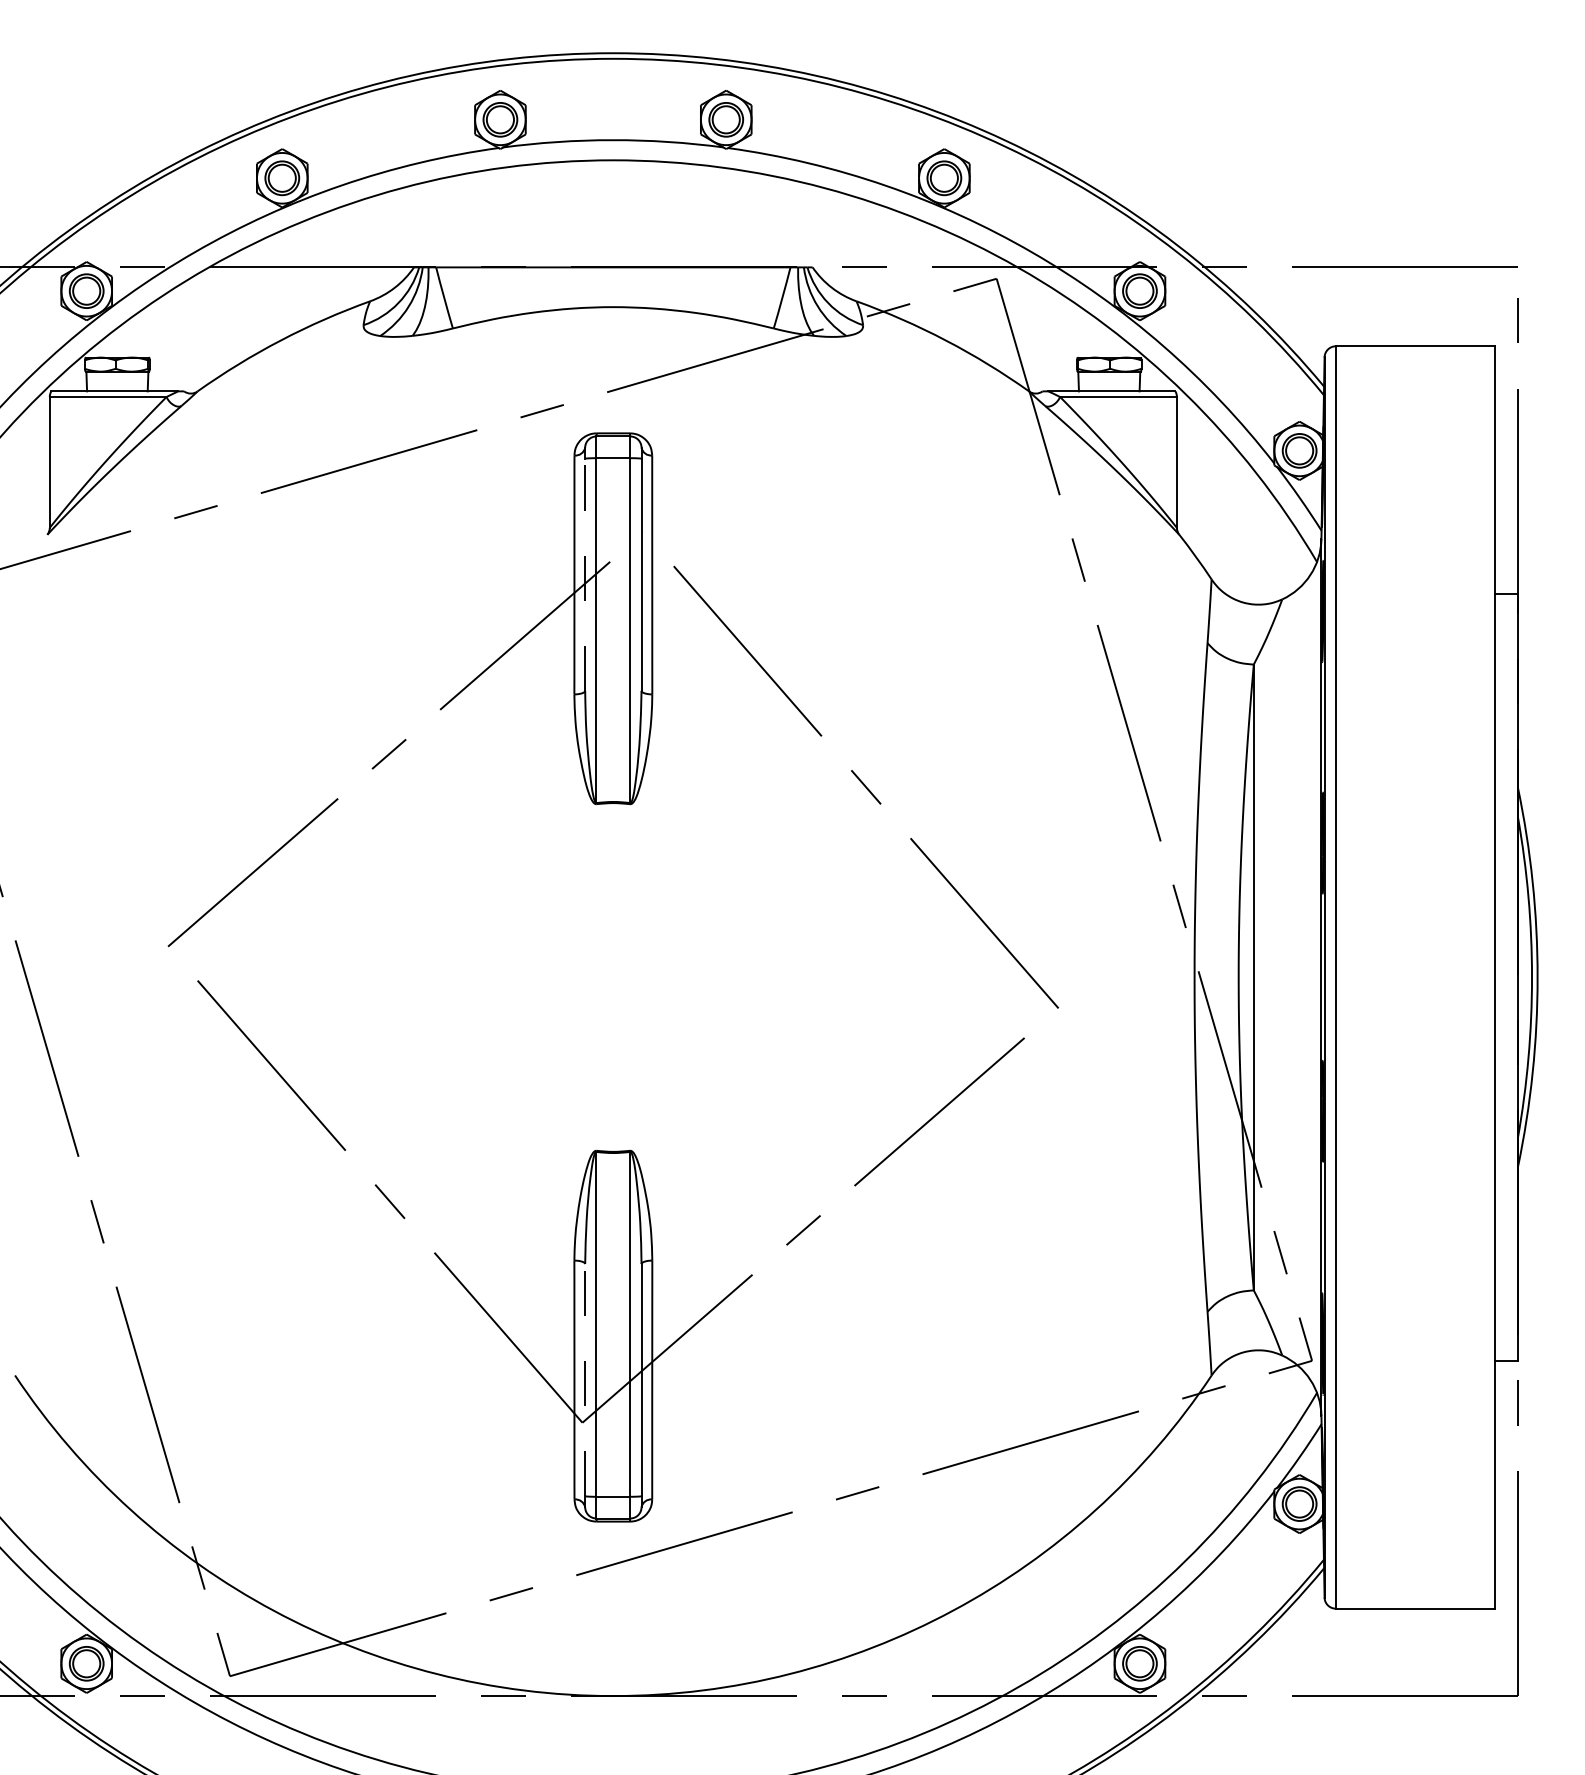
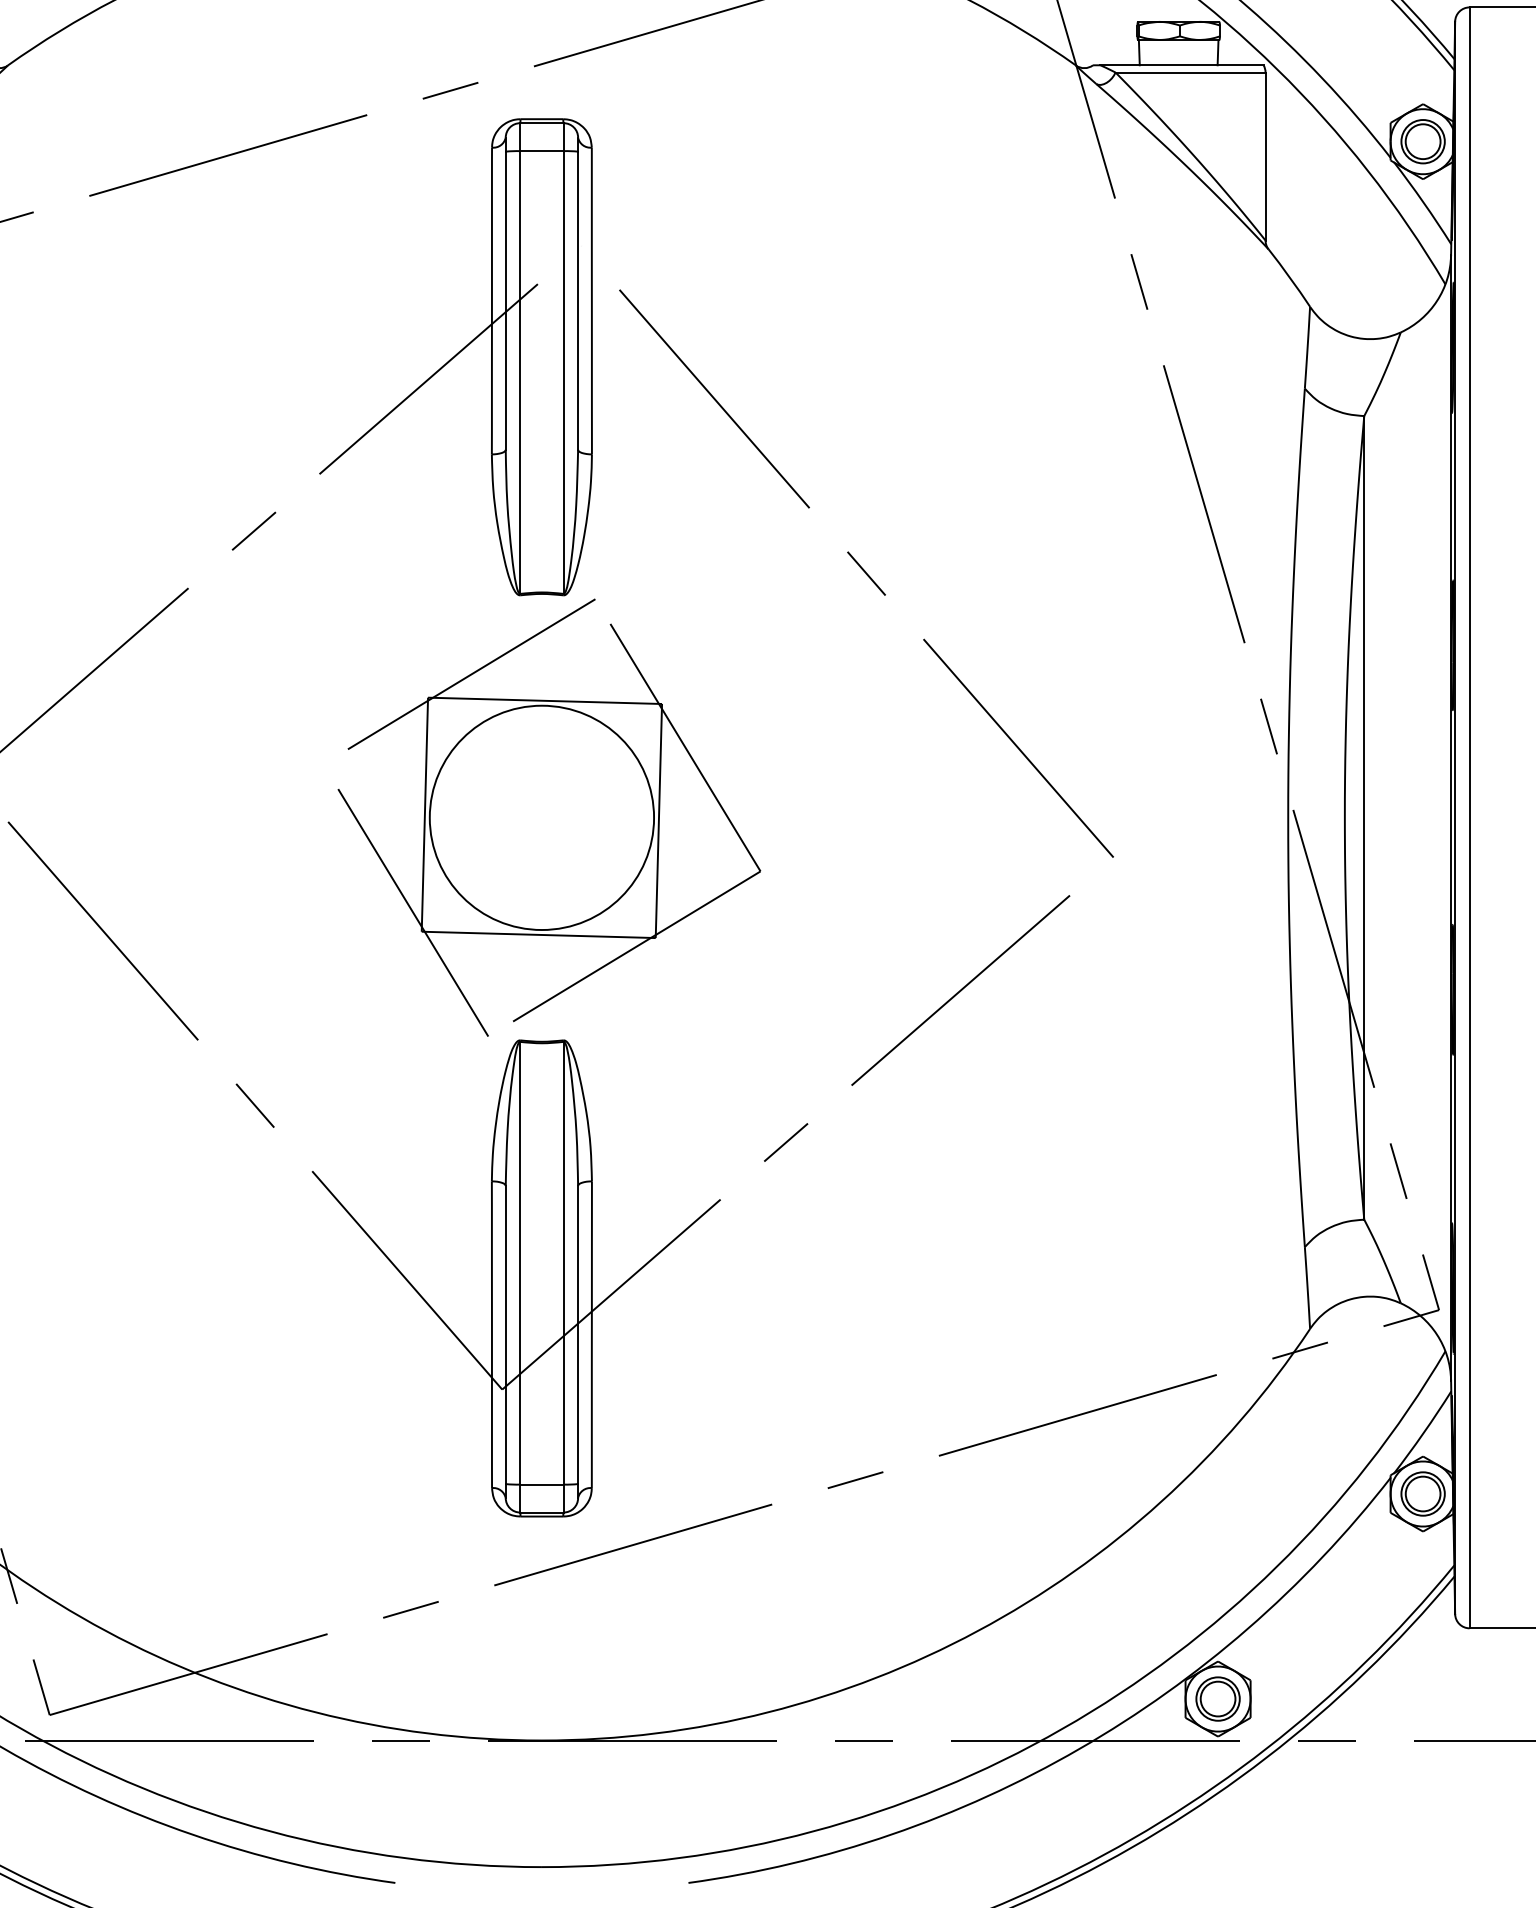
line: (585, 574) -> (506, 300), dashed -> solid
part: (619, 976) -> (549, 816), added
line: (585, 1379) -> (506, 1334), dashed -> solid

